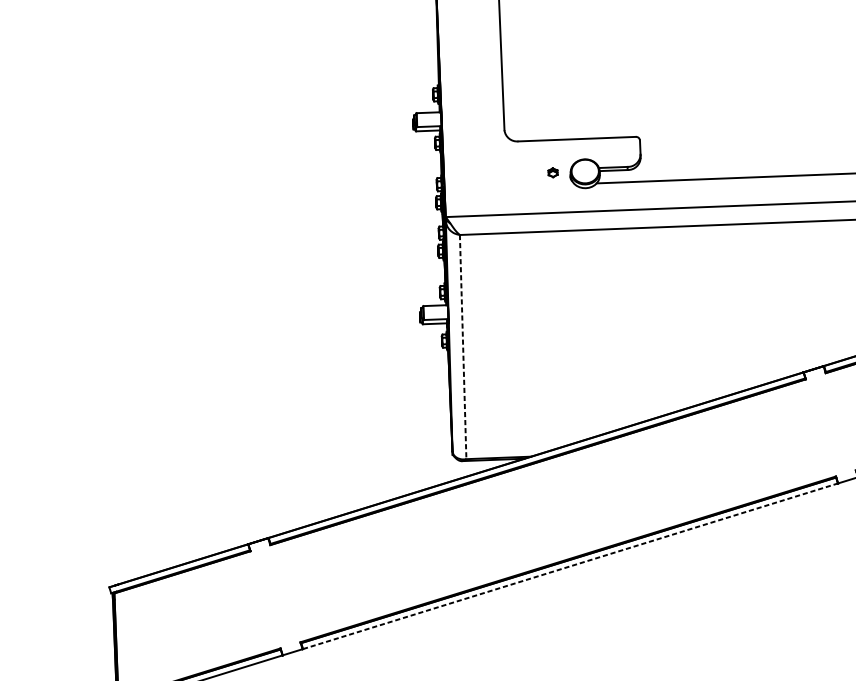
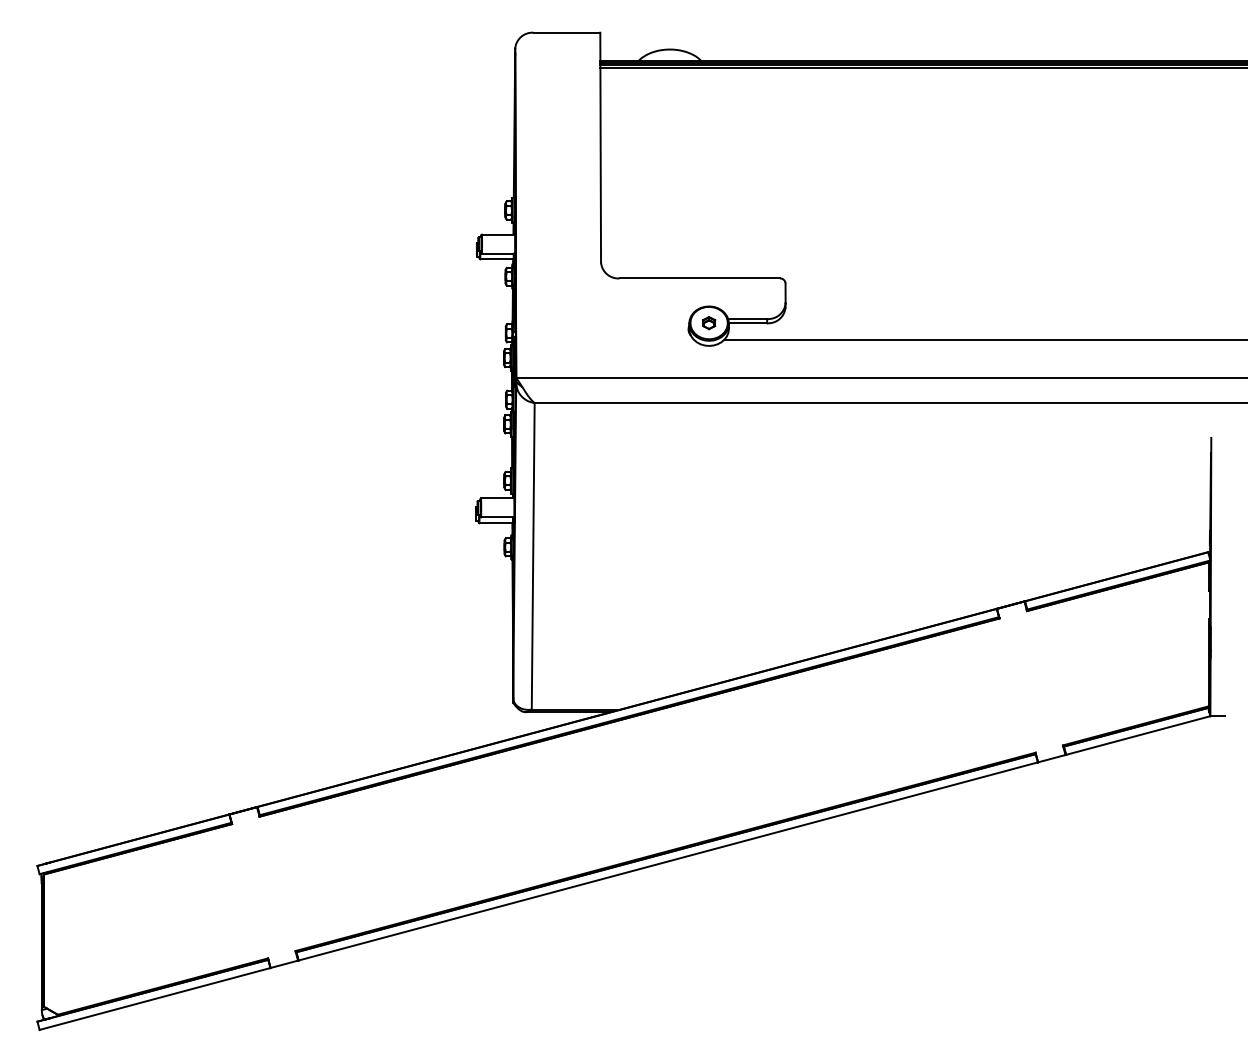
part: (553, 173) -> (709, 323), moved
line: (463, 347) -> (533, 556), dashed -> solid
line: (570, 566) -> (668, 861), dashed -> solid

